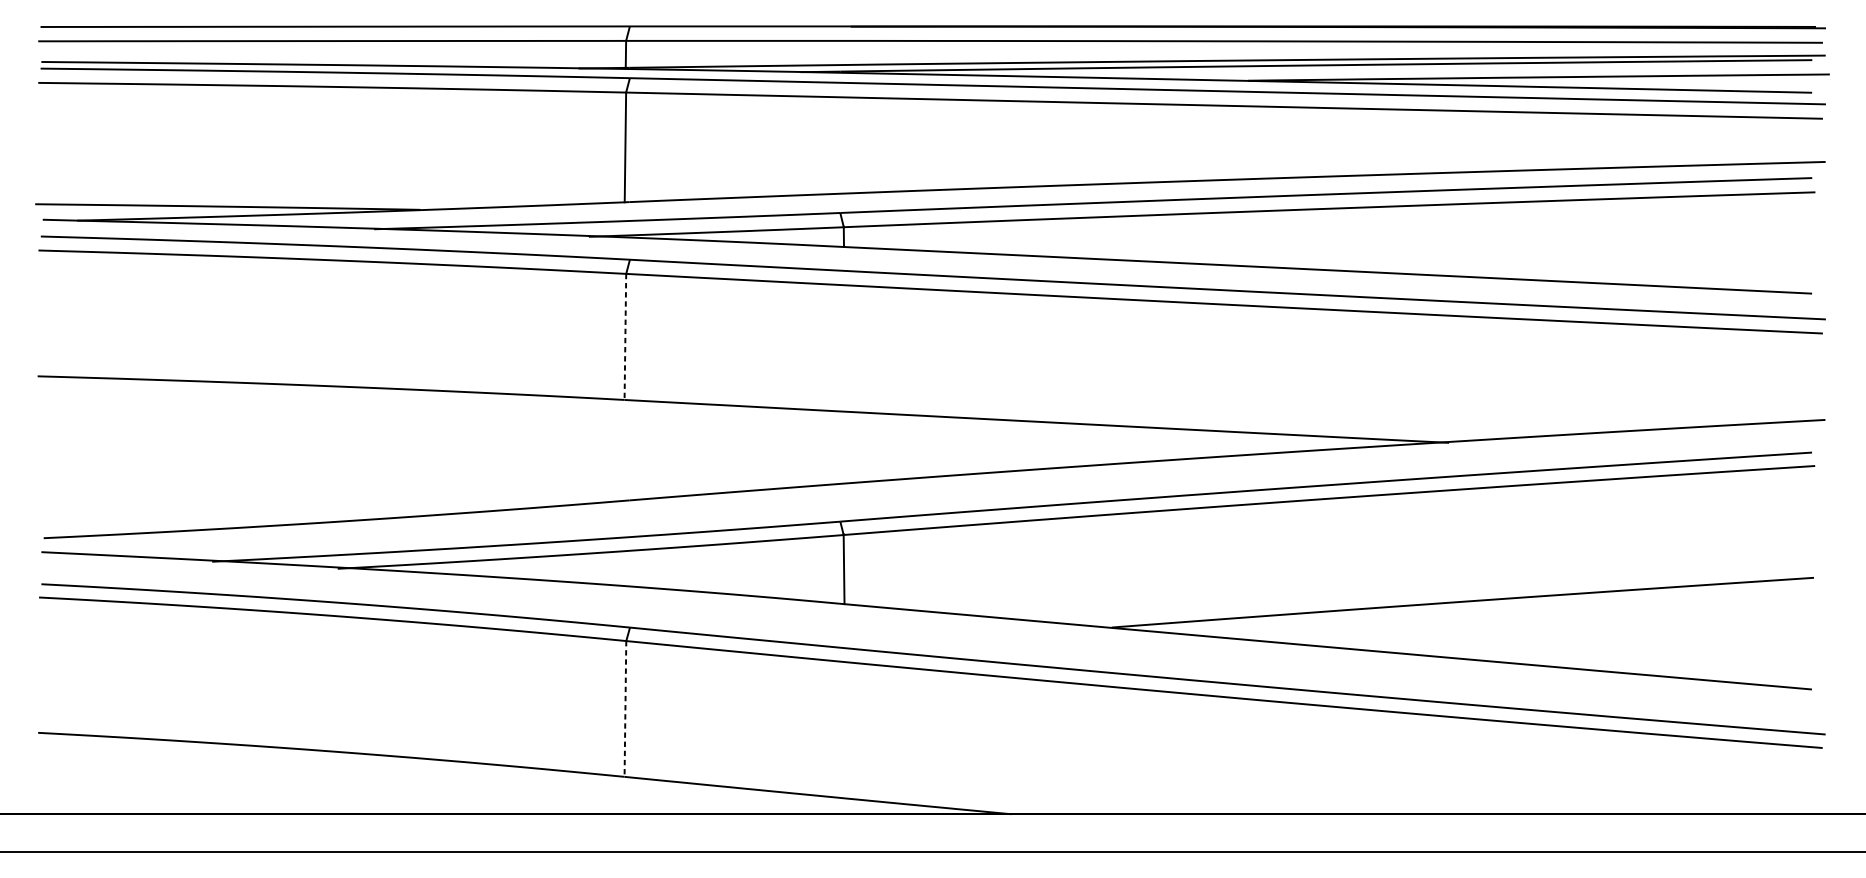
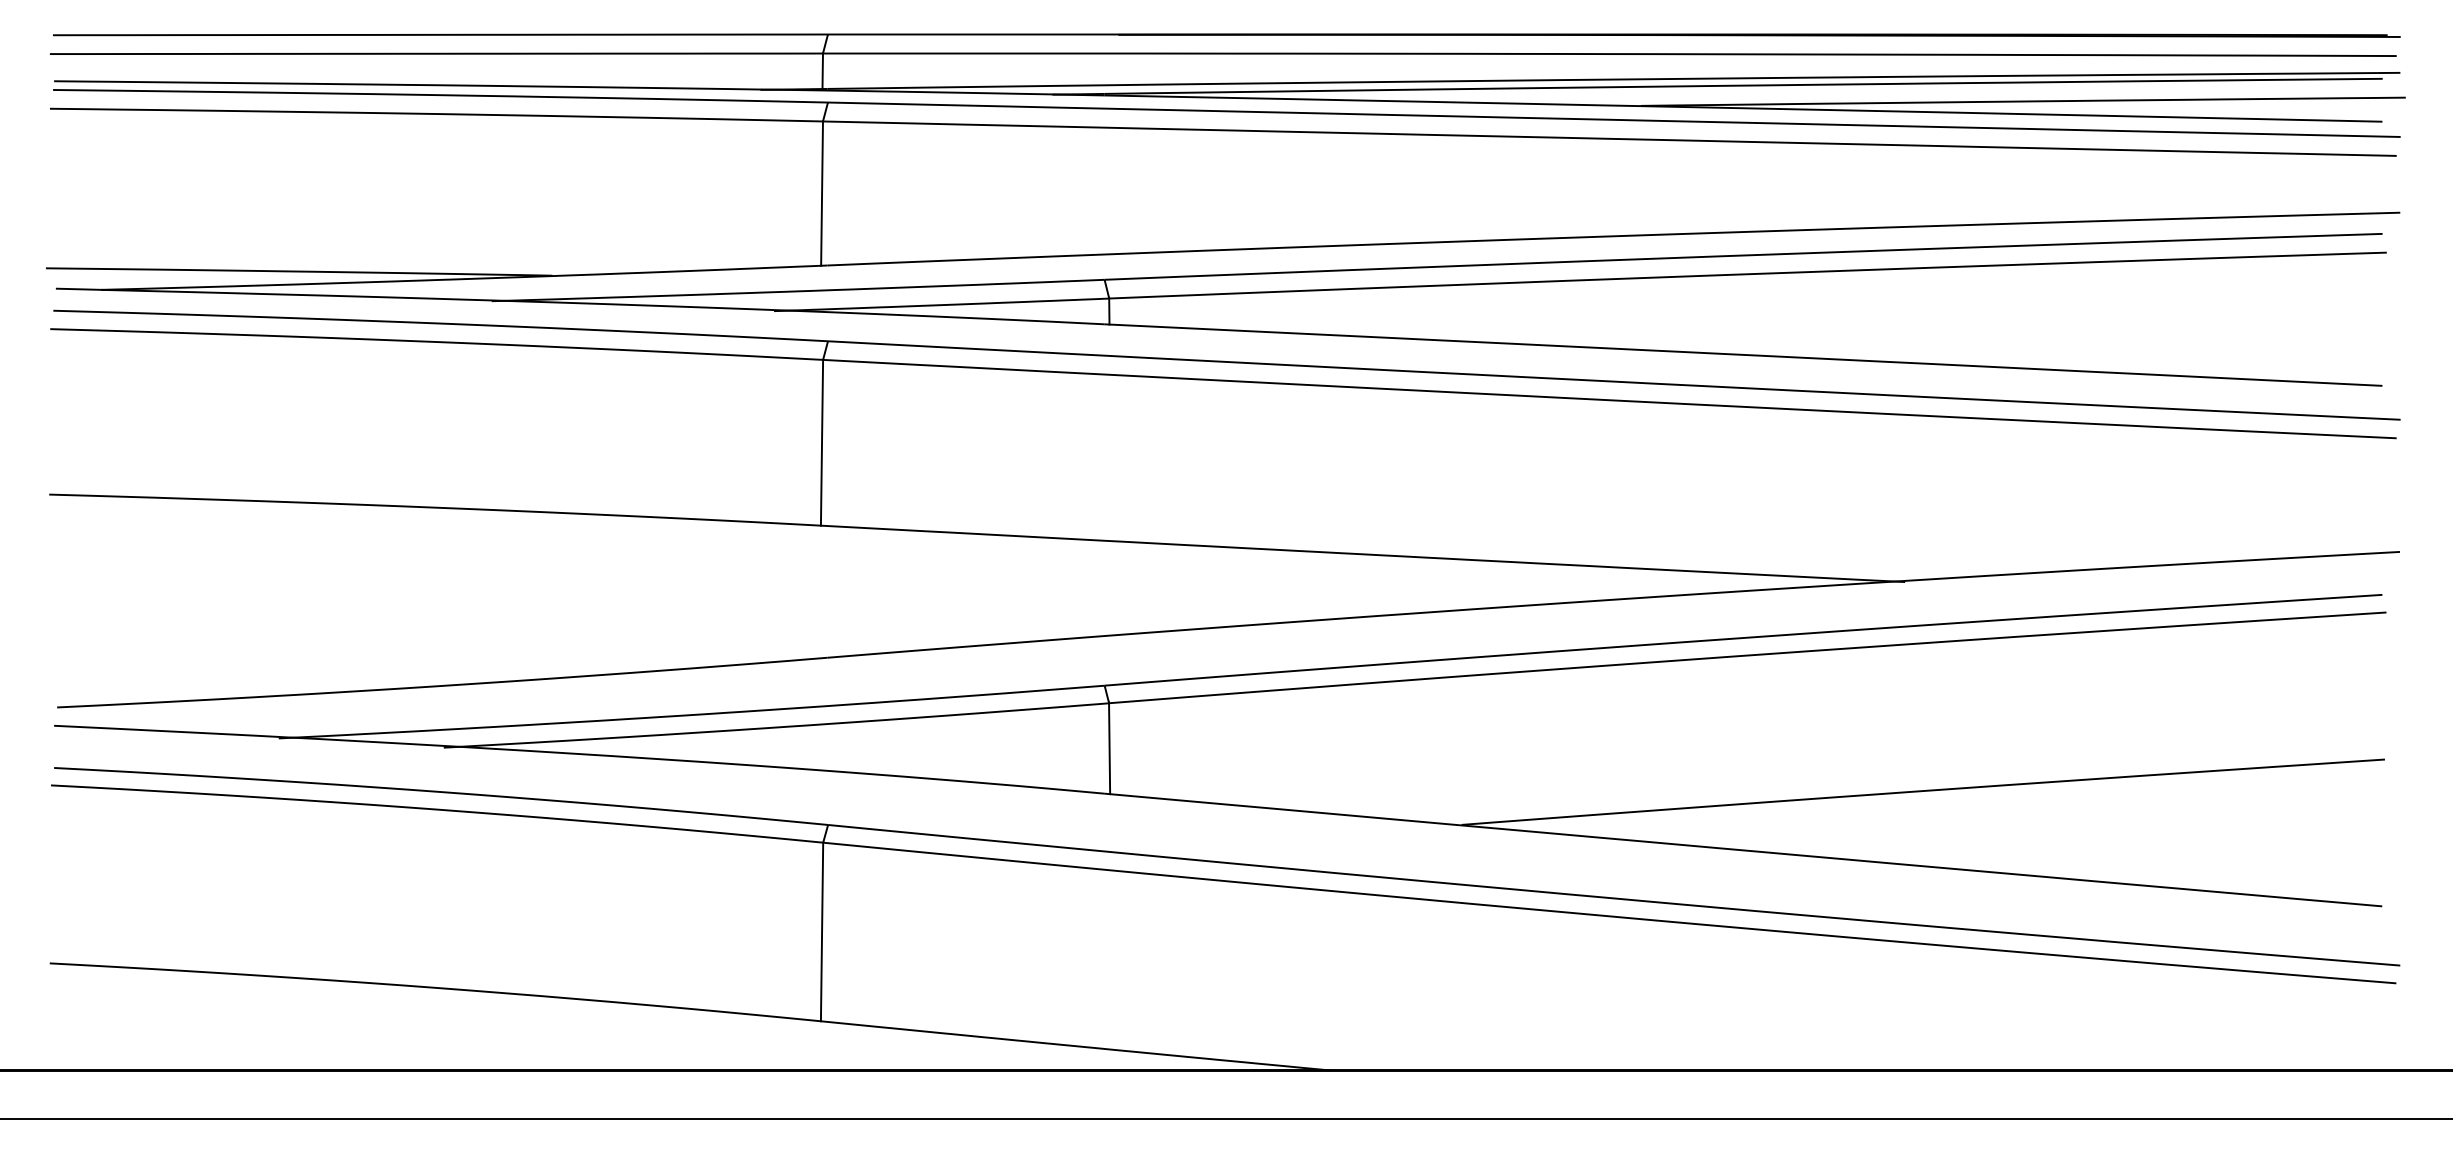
line: (625, 336) -> (822, 442), dashed -> solid
line: (625, 709) -> (822, 932), dashed -> solid

